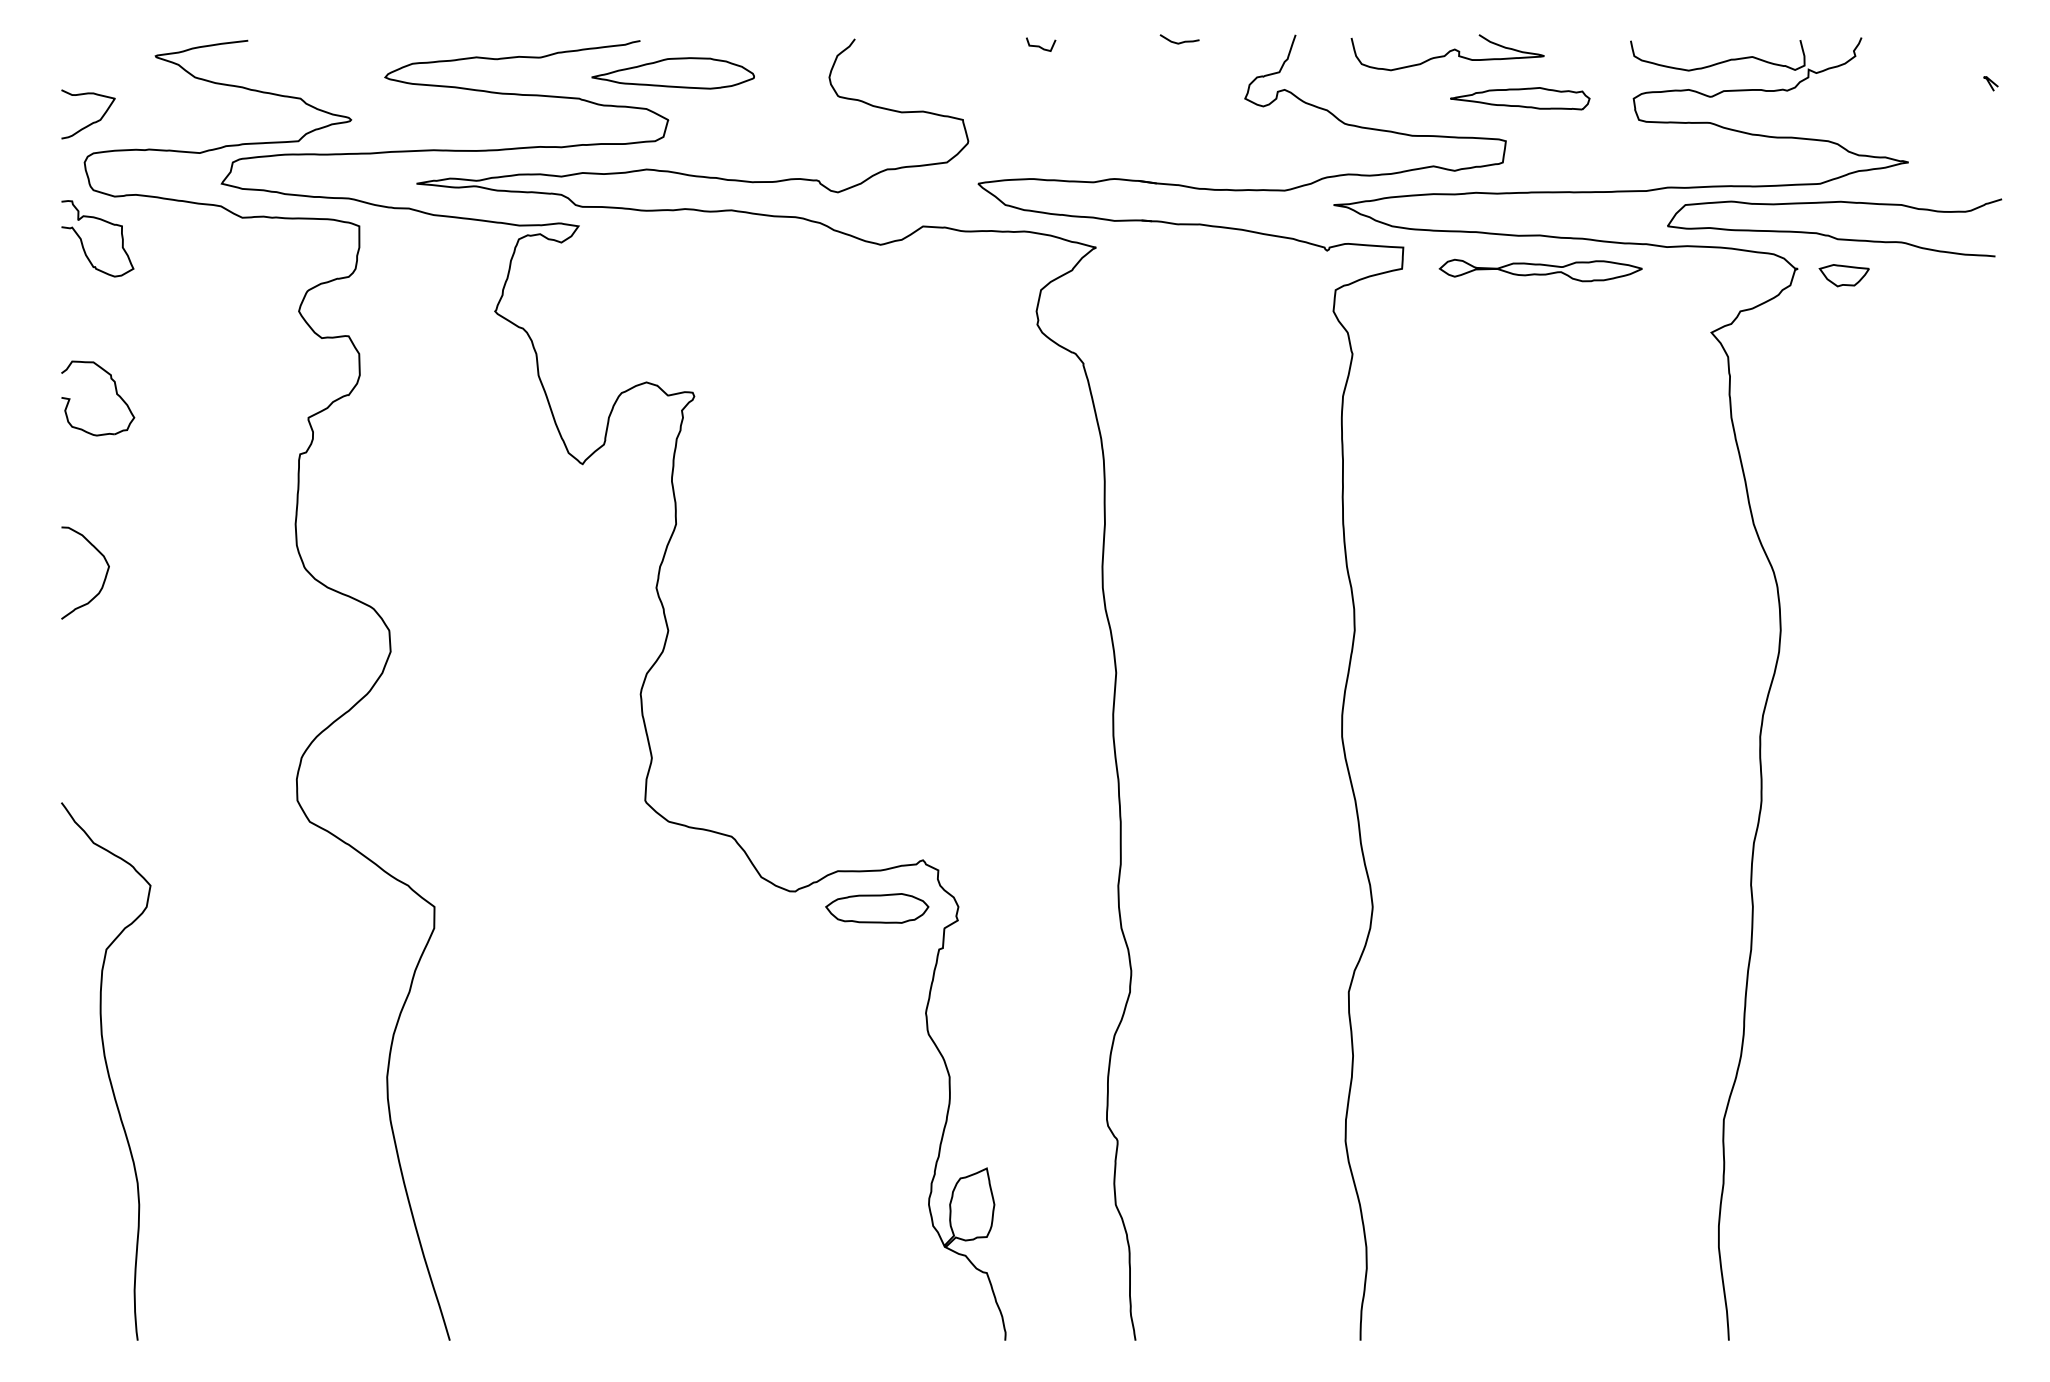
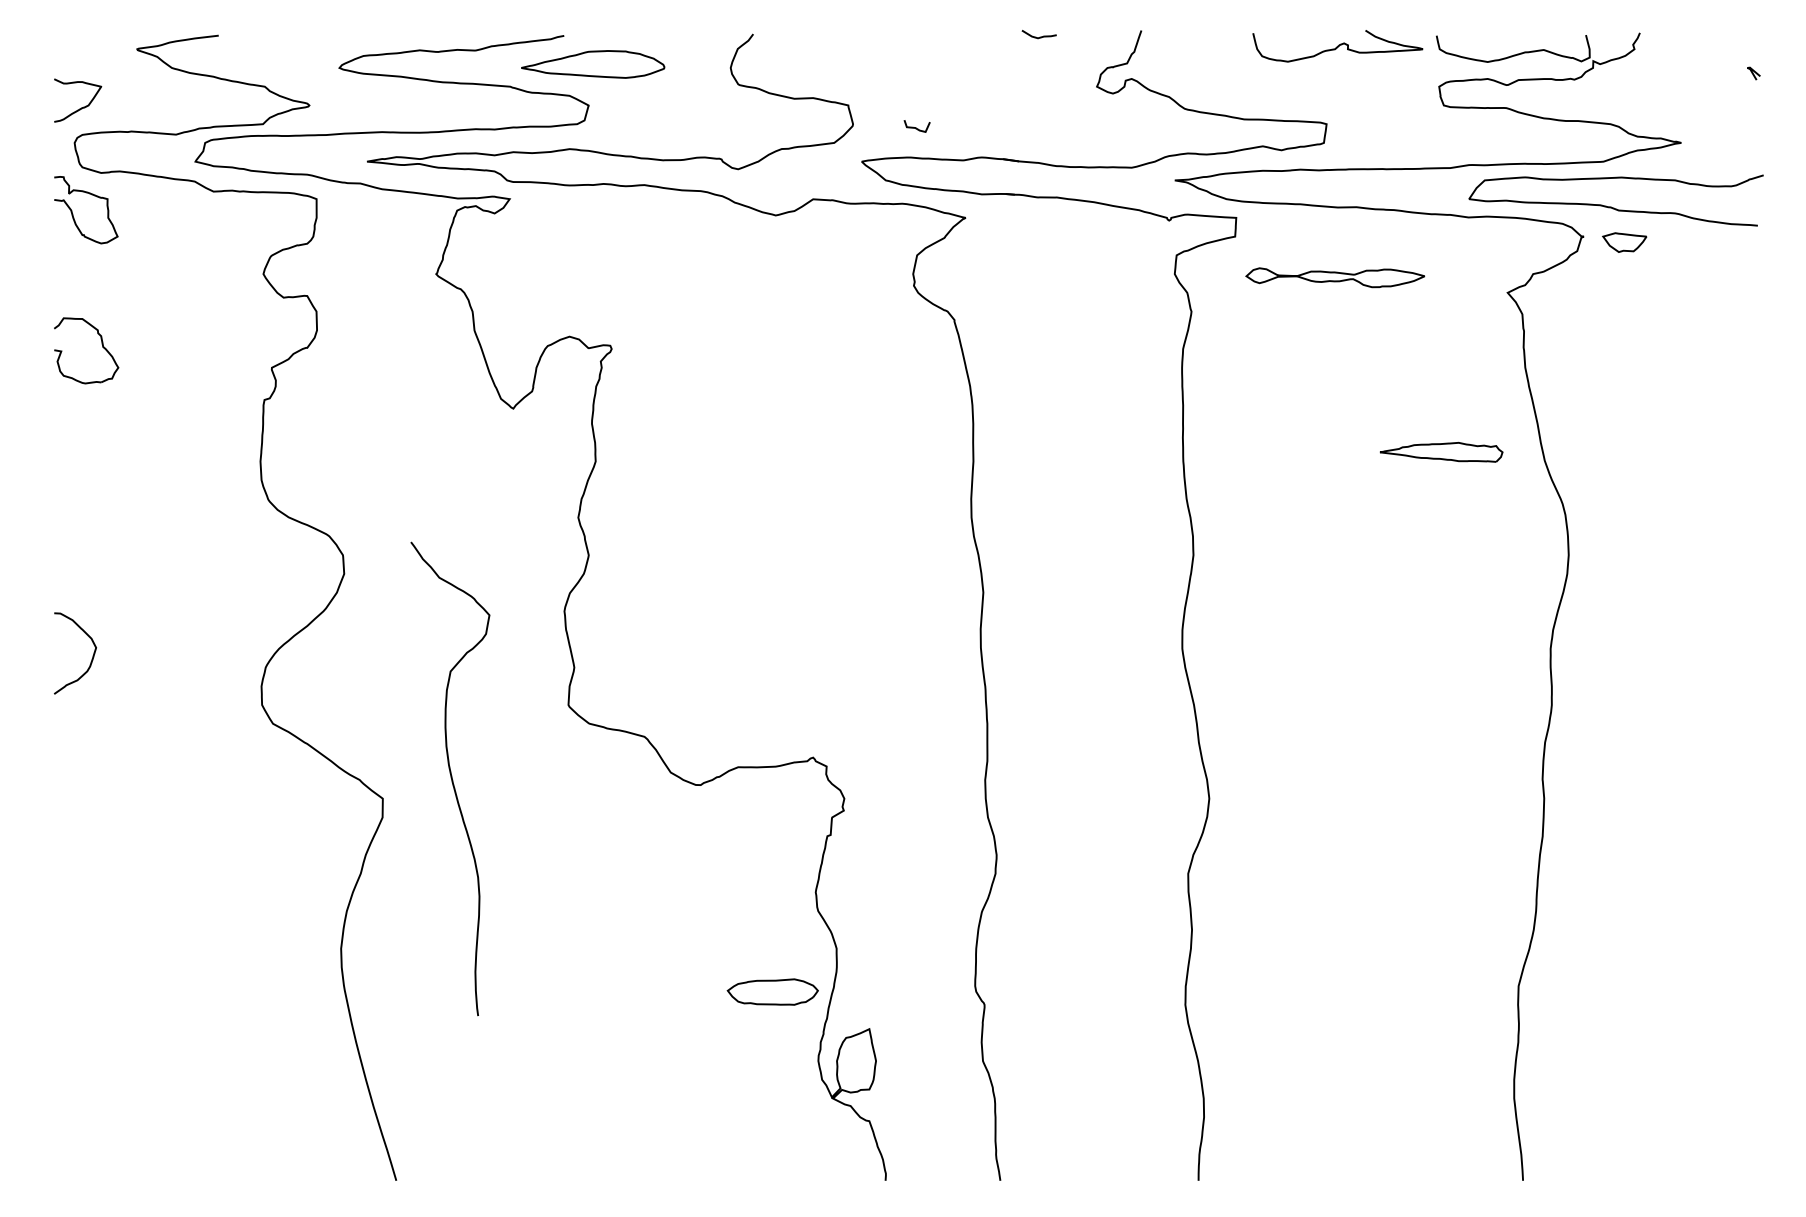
curve: (1041, 46) -> (917, 127), moved
curve: (1447, 52) -> (1337, 46), moved
part: (1520, 98) -> (1441, 452), moved
part: (1540, 270) -> (1335, 277), moved
curve: (104, 577) -> (92, 657), moved
part: (877, 908) -> (773, 992), moved
curve: (106, 1070) -> (450, 778), moved

